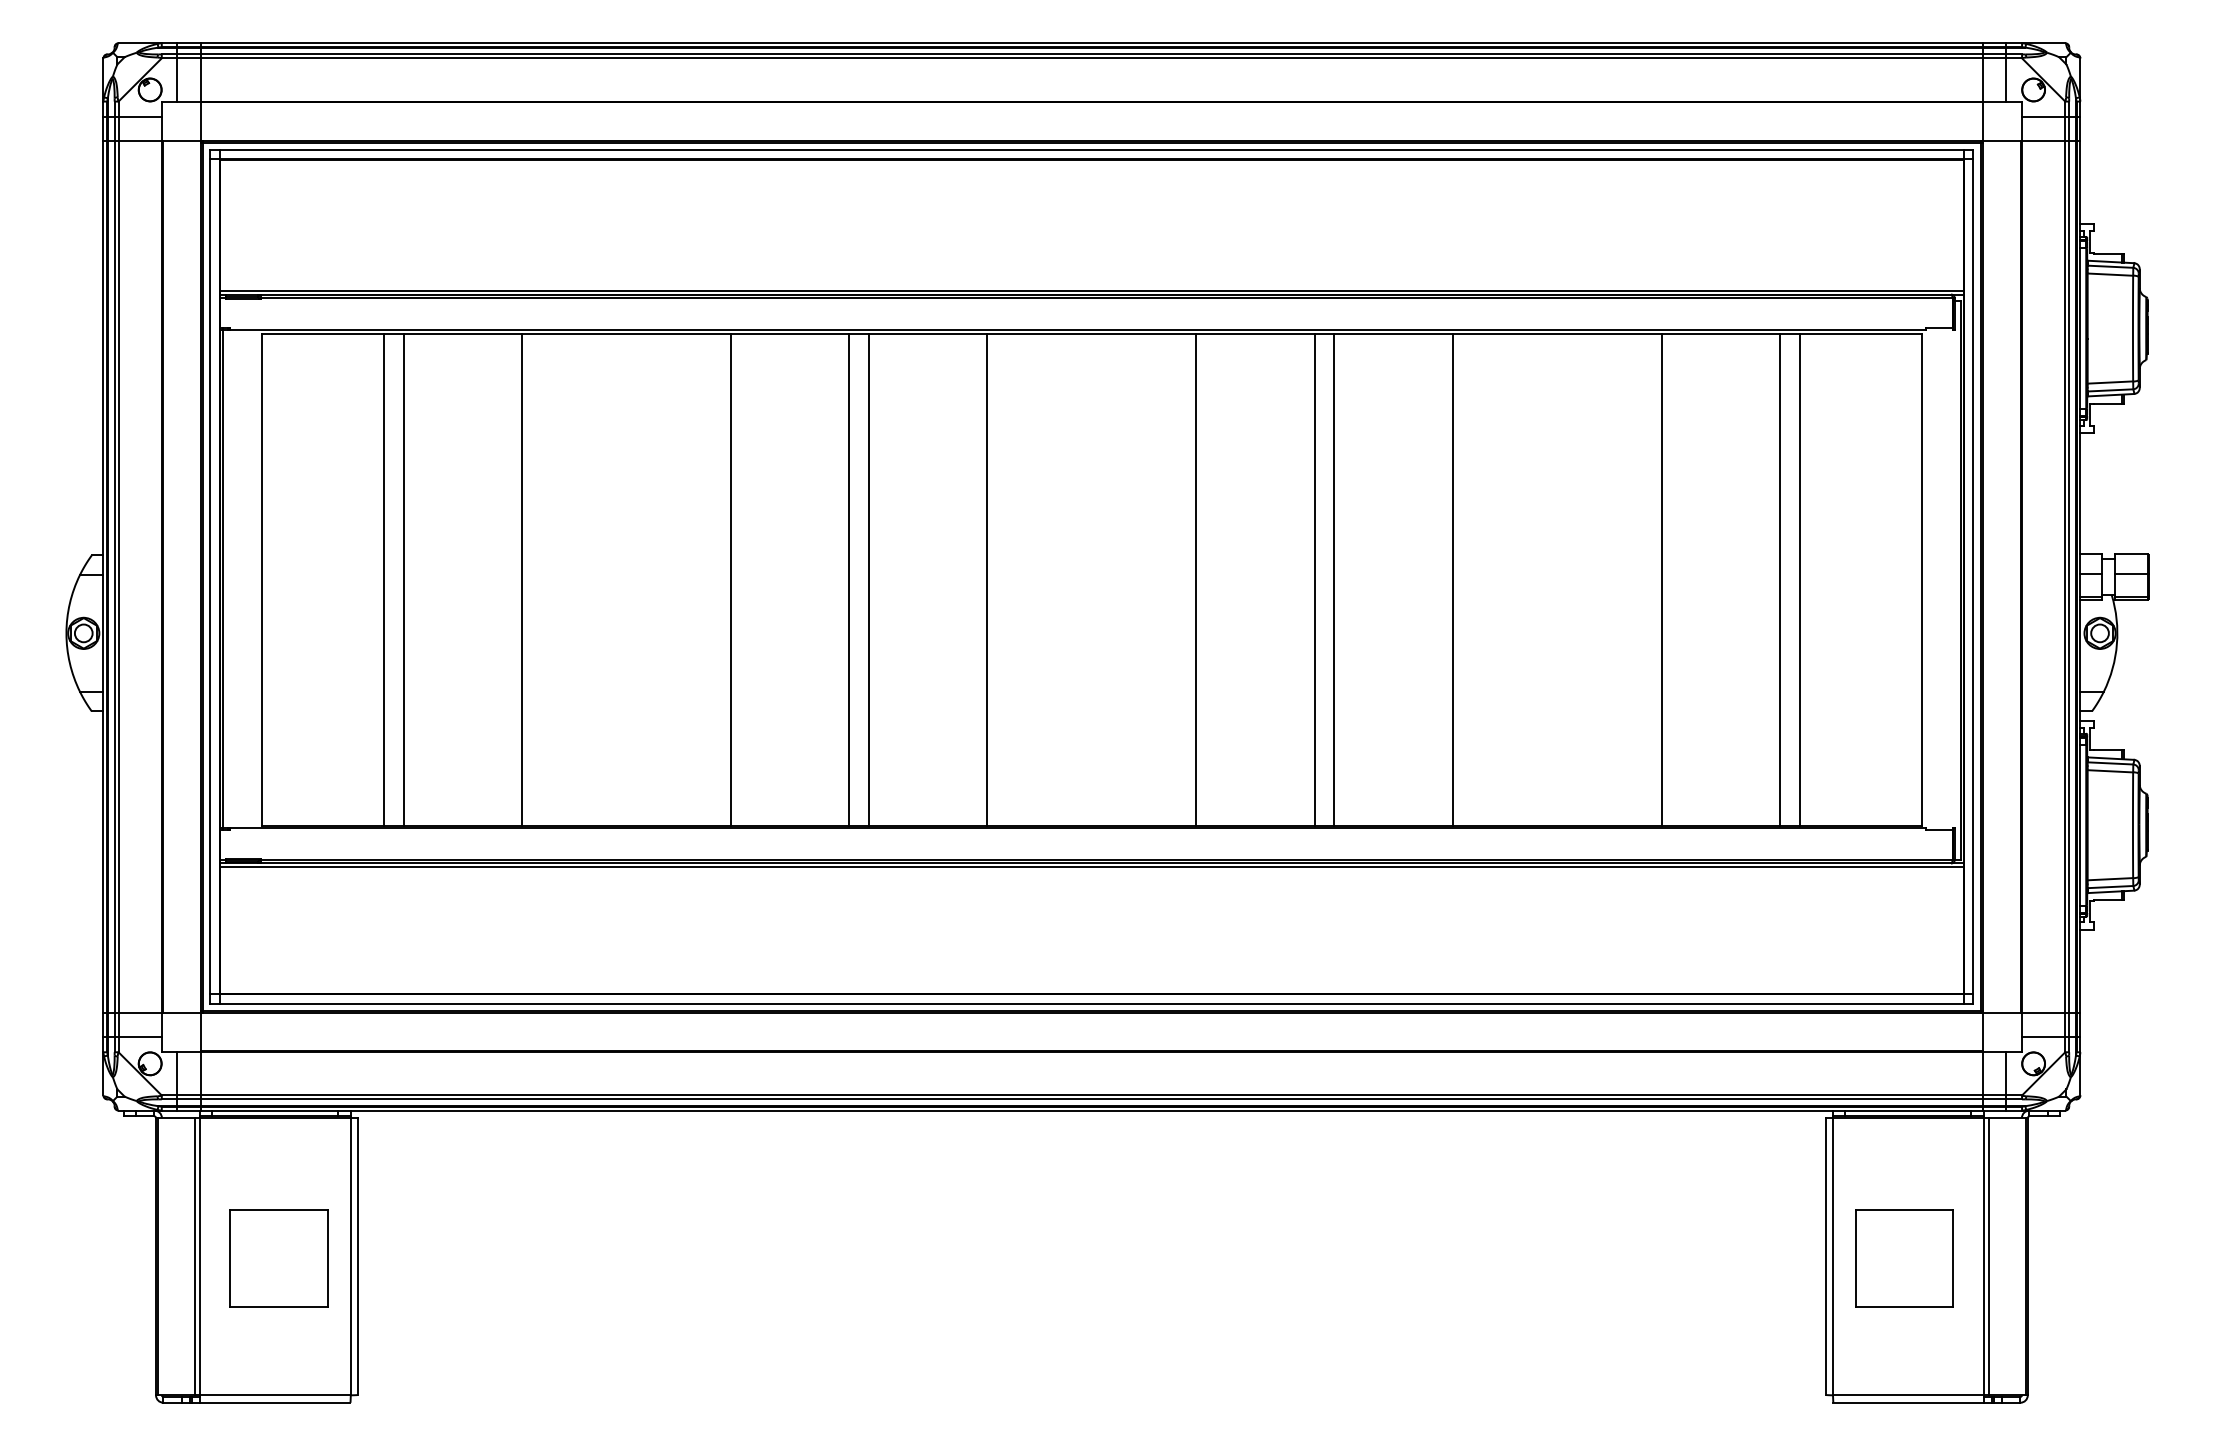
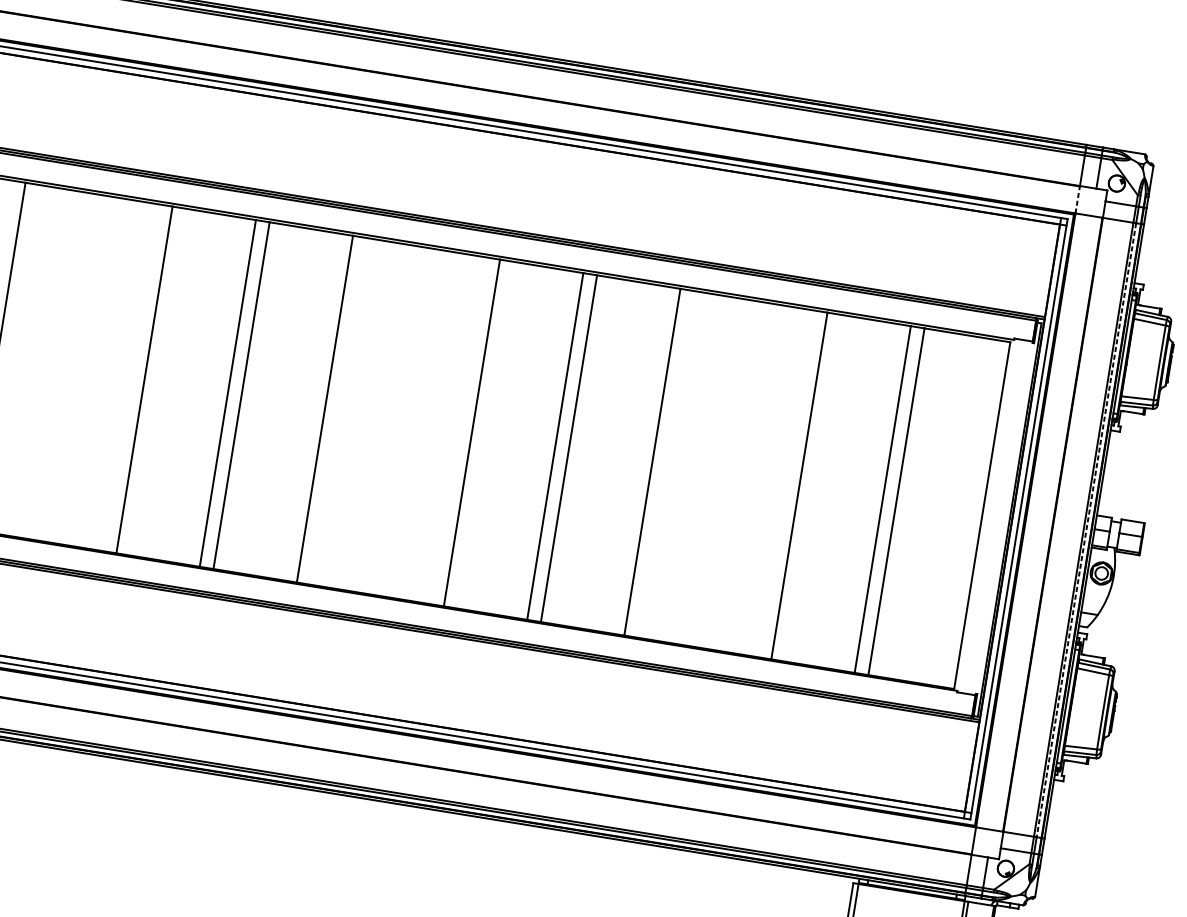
line: (1983, 121) -> (1078, 200), solid -> dashed
line: (2069, 577) -> (1086, 530), solid -> dashed

